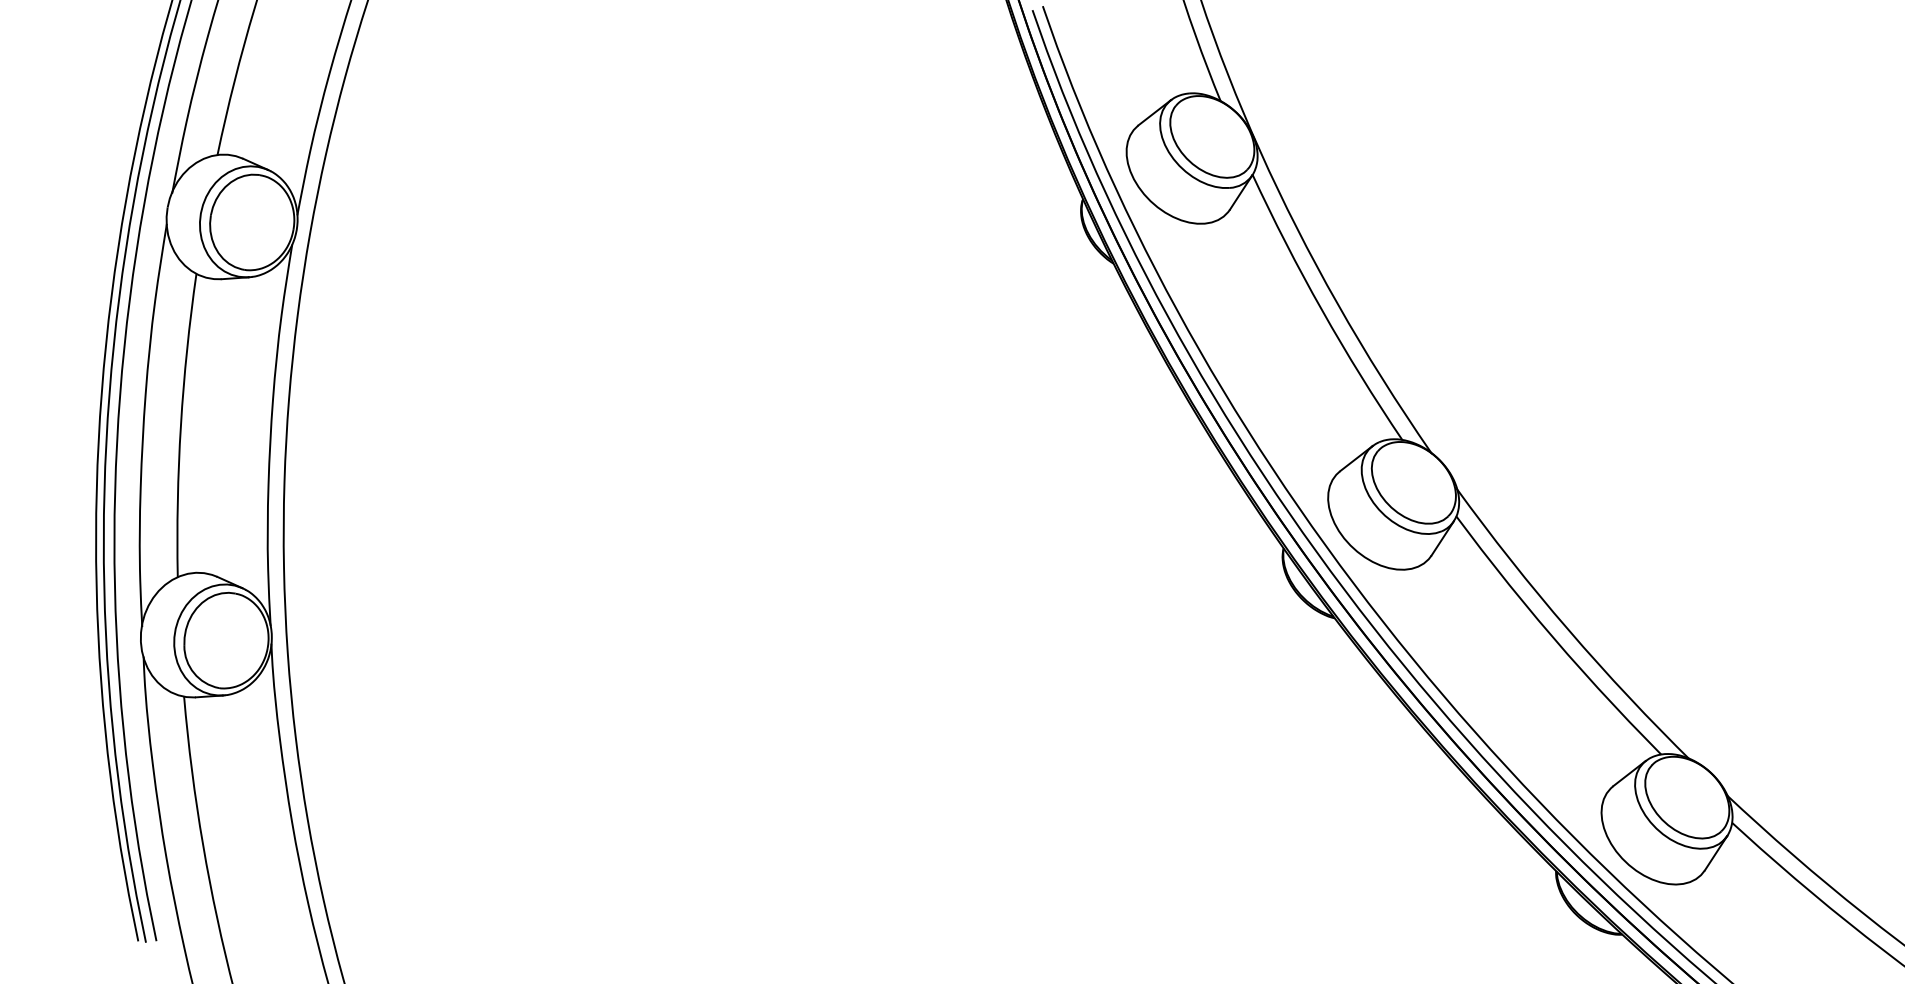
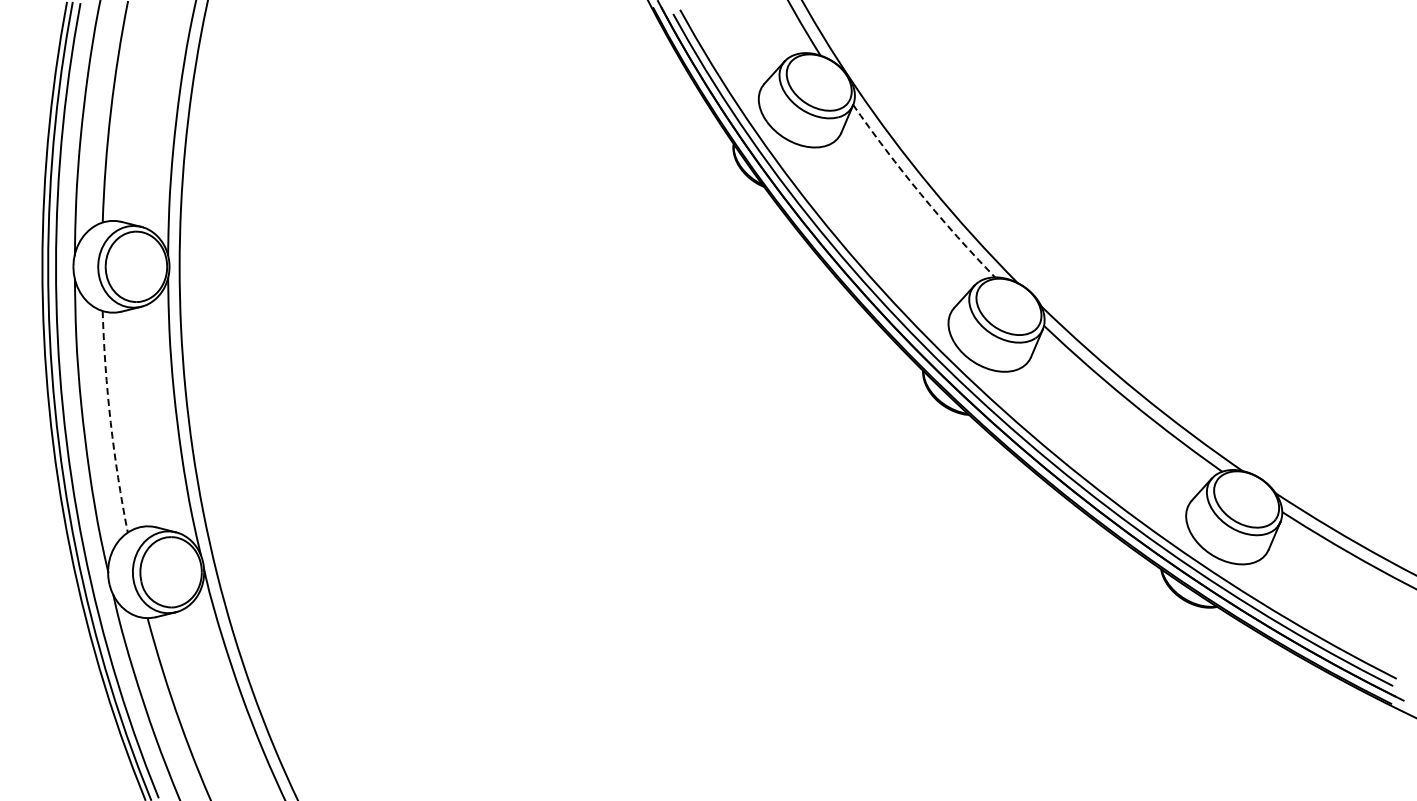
arc: (1321, 310) -> (920, 194), solid -> dashed
arc: (180, 425) -> (110, 422), solid -> dashed

